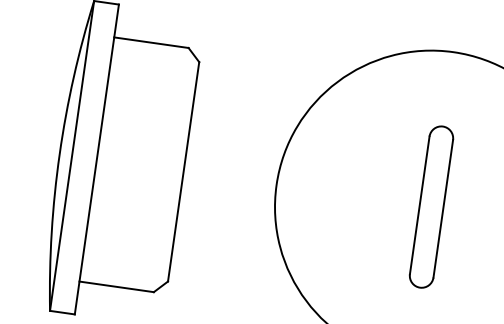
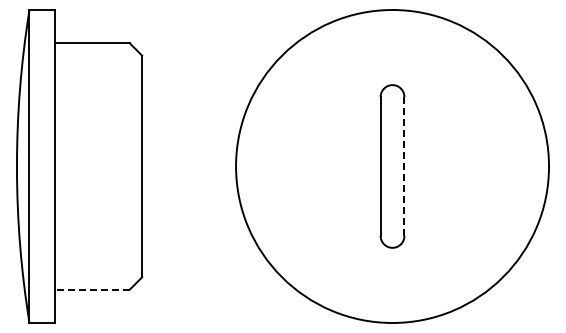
line: (443, 208) -> (404, 166), solid -> dashed
line: (117, 286) -> (92, 289), solid -> dashed

